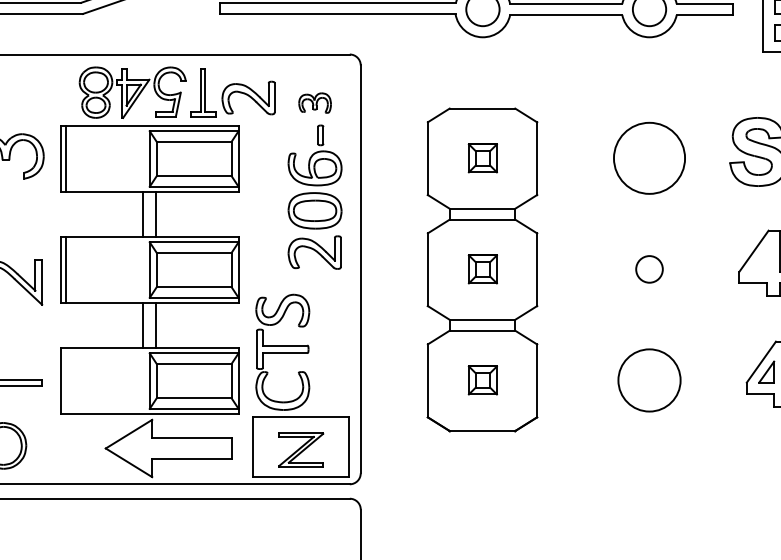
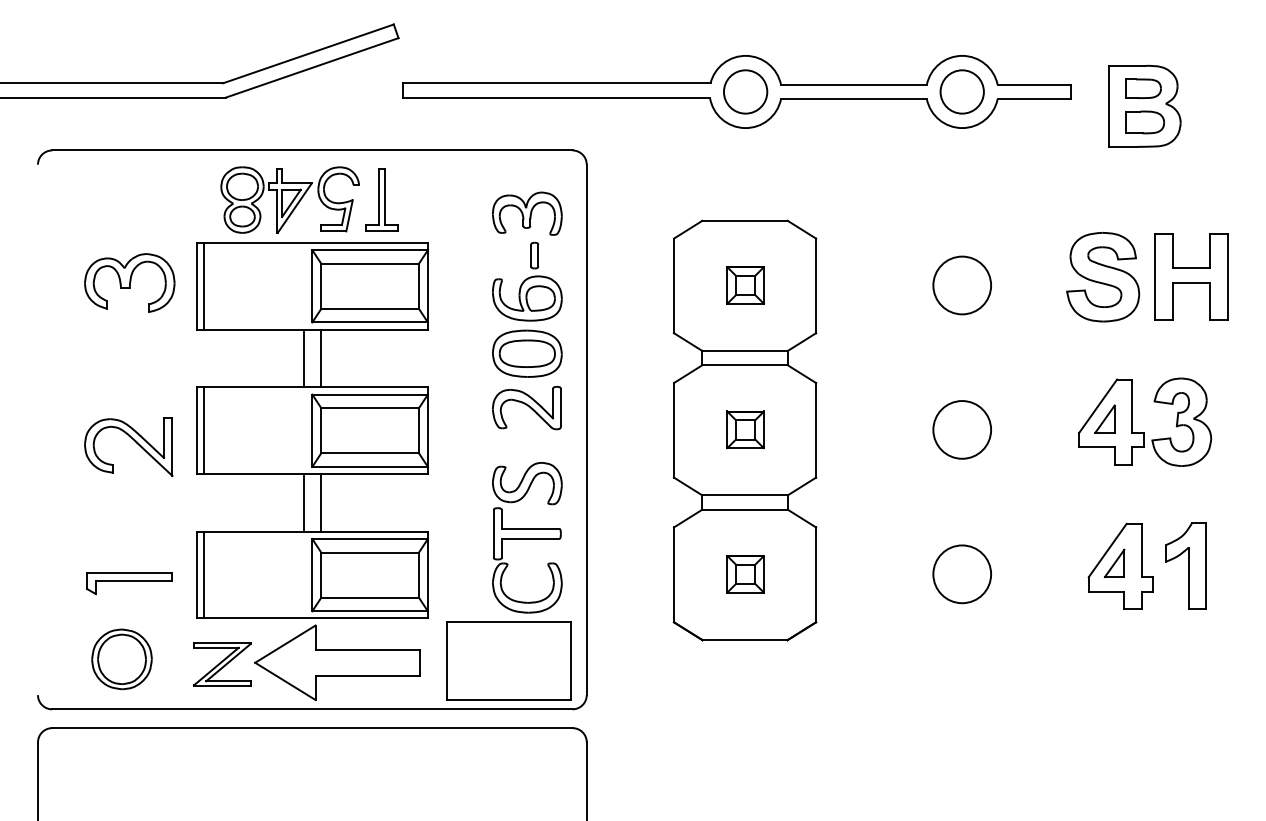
part: (248, 98) -> (440, 207), removed
part: (315, 102) -> (527, 213), size x1.67
circle: (649, 158) -> (962, 285), size x0.62
part: (758, 260) -> (1104, 418), added
circle: (649, 269) -> (962, 429), size x1.67
part: (282, 352) -> (527, 537), moved
line: (66, 380) -> (204, 574), added
circle: (649, 380) -> (962, 574), size x0.71
part: (301, 449) -> (222, 664), moved

